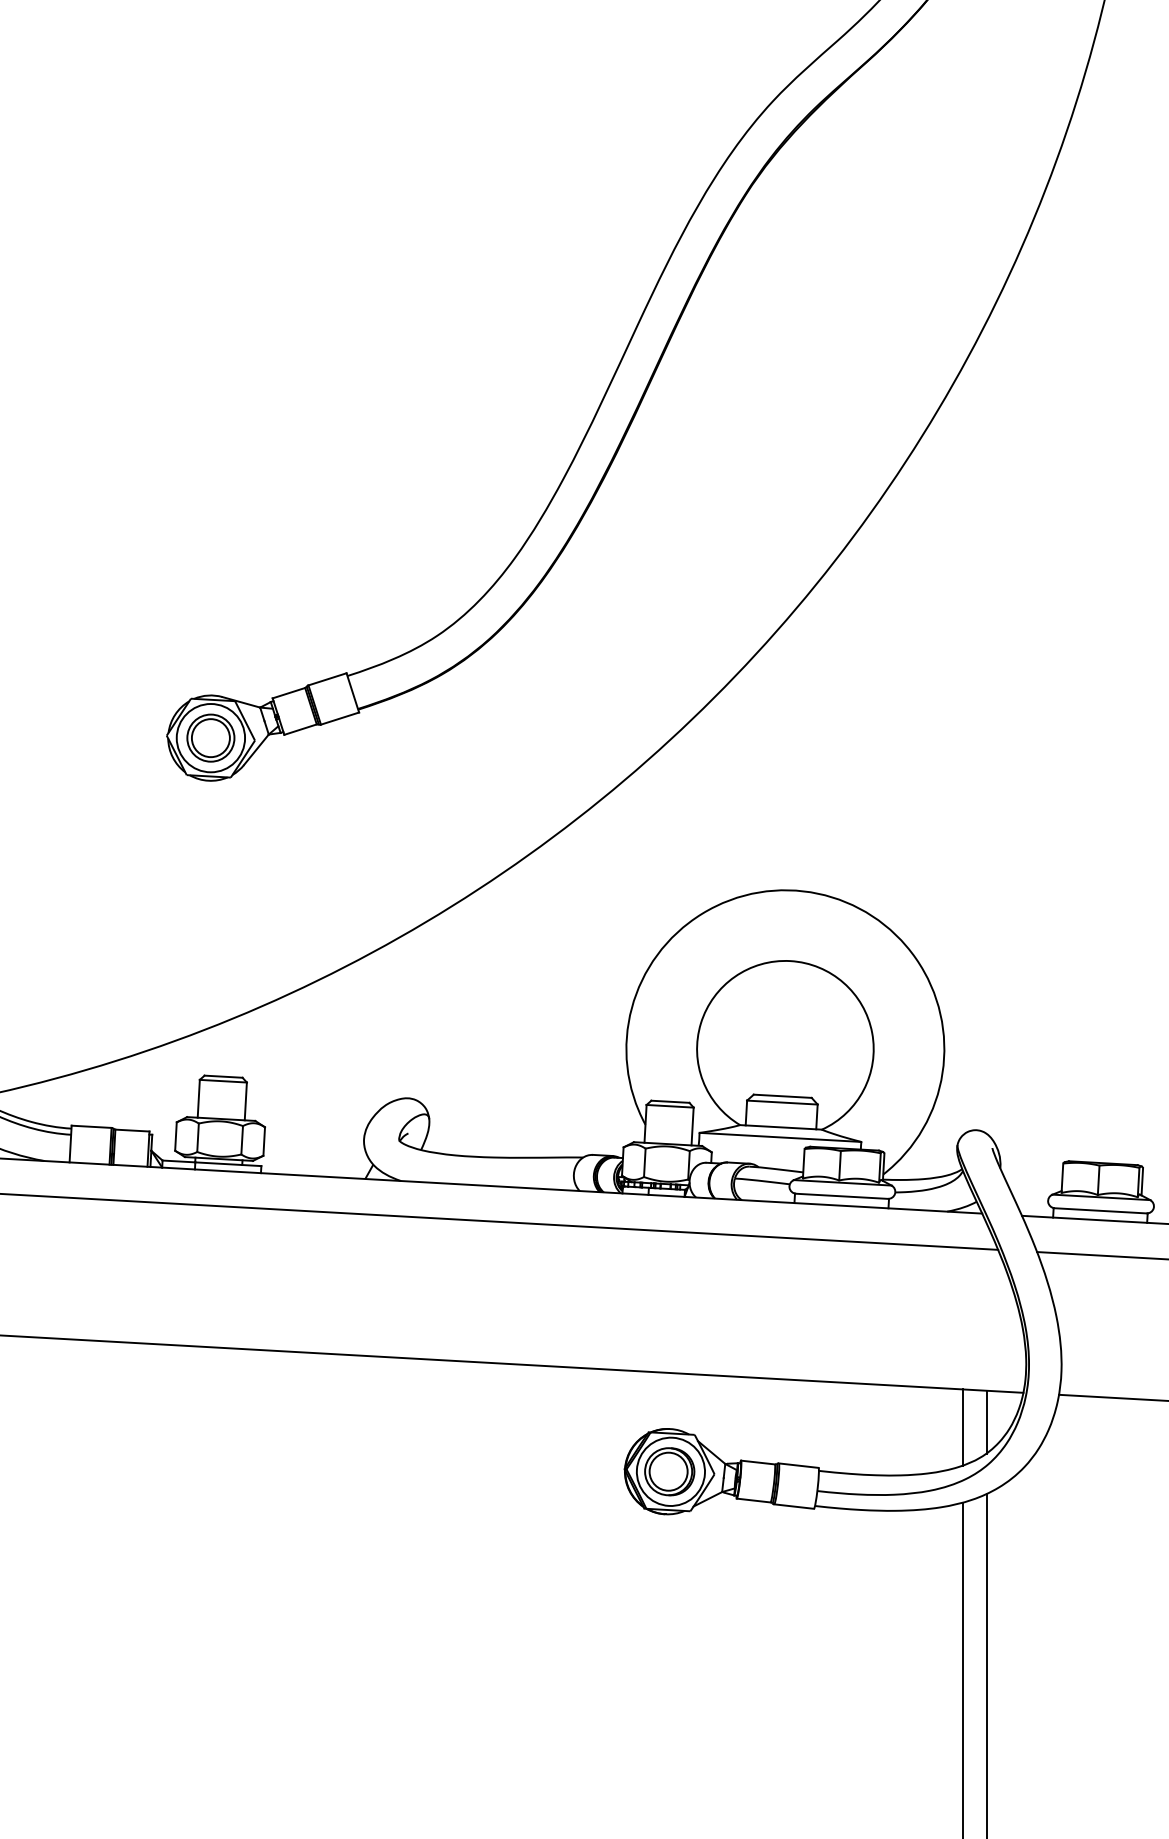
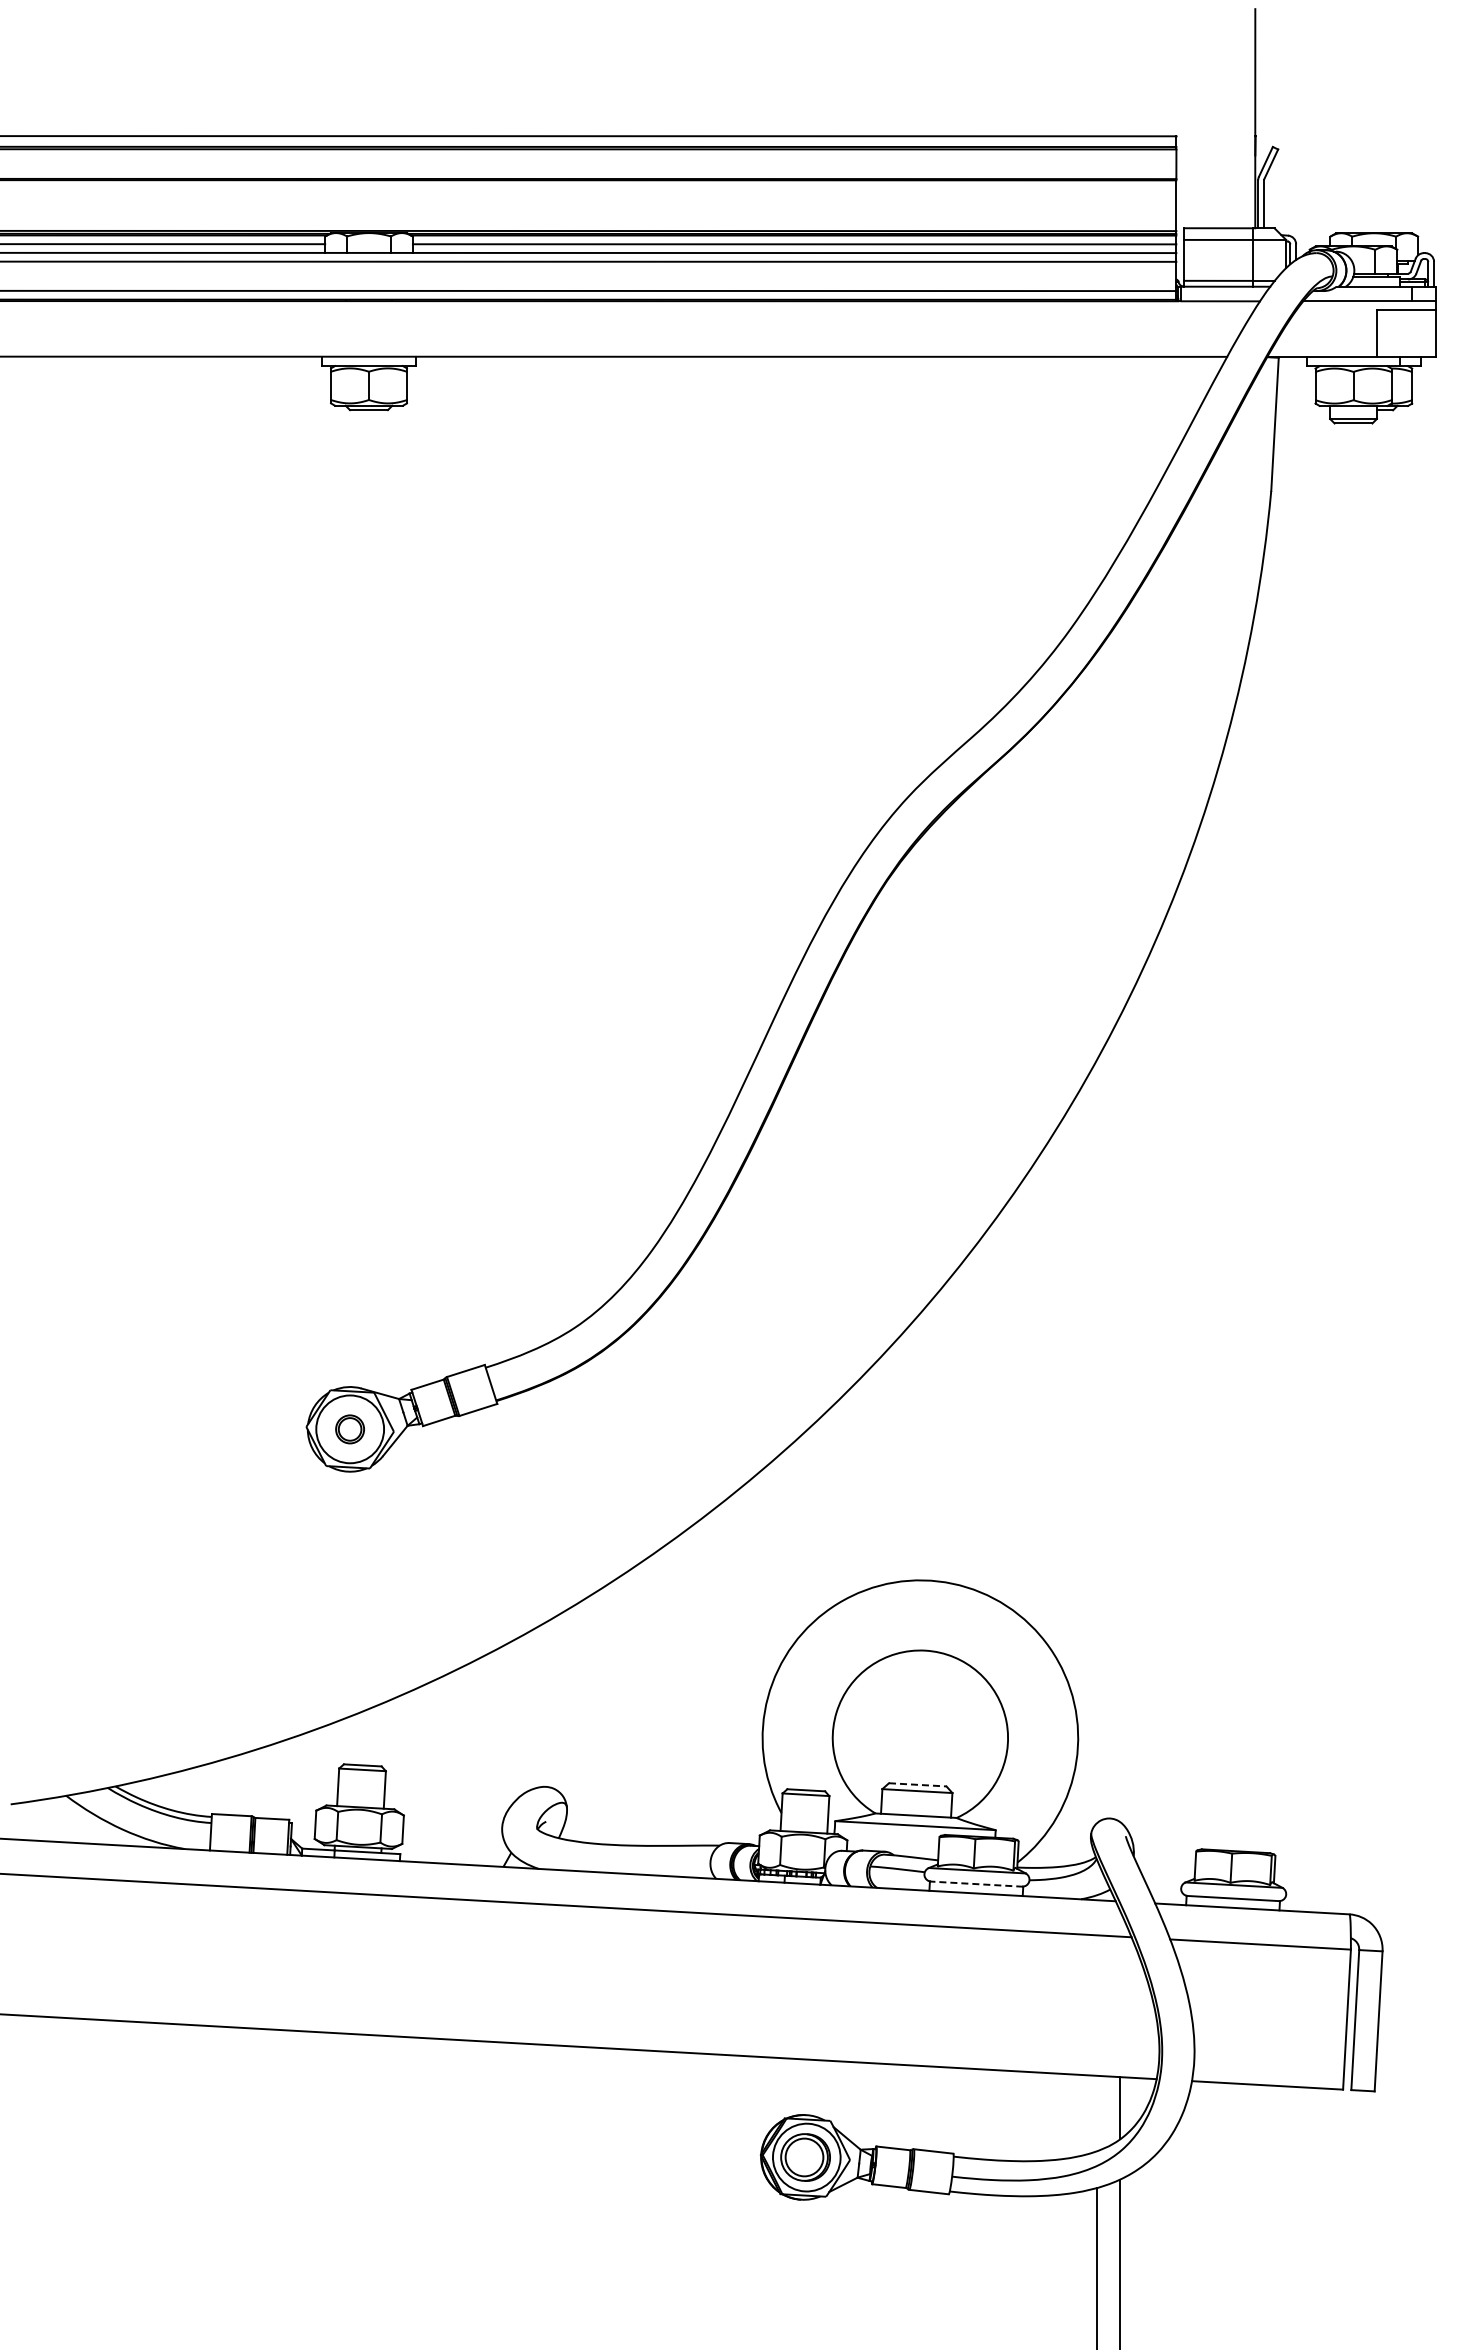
part: (210, 738) -> (349, 1429), size x0.6
line: (782, 1095) -> (917, 1784), solid -> dashed
line: (841, 1196) -> (976, 1884), solid -> dashed
line: (962, 1427) -> (1096, 2113), removed

